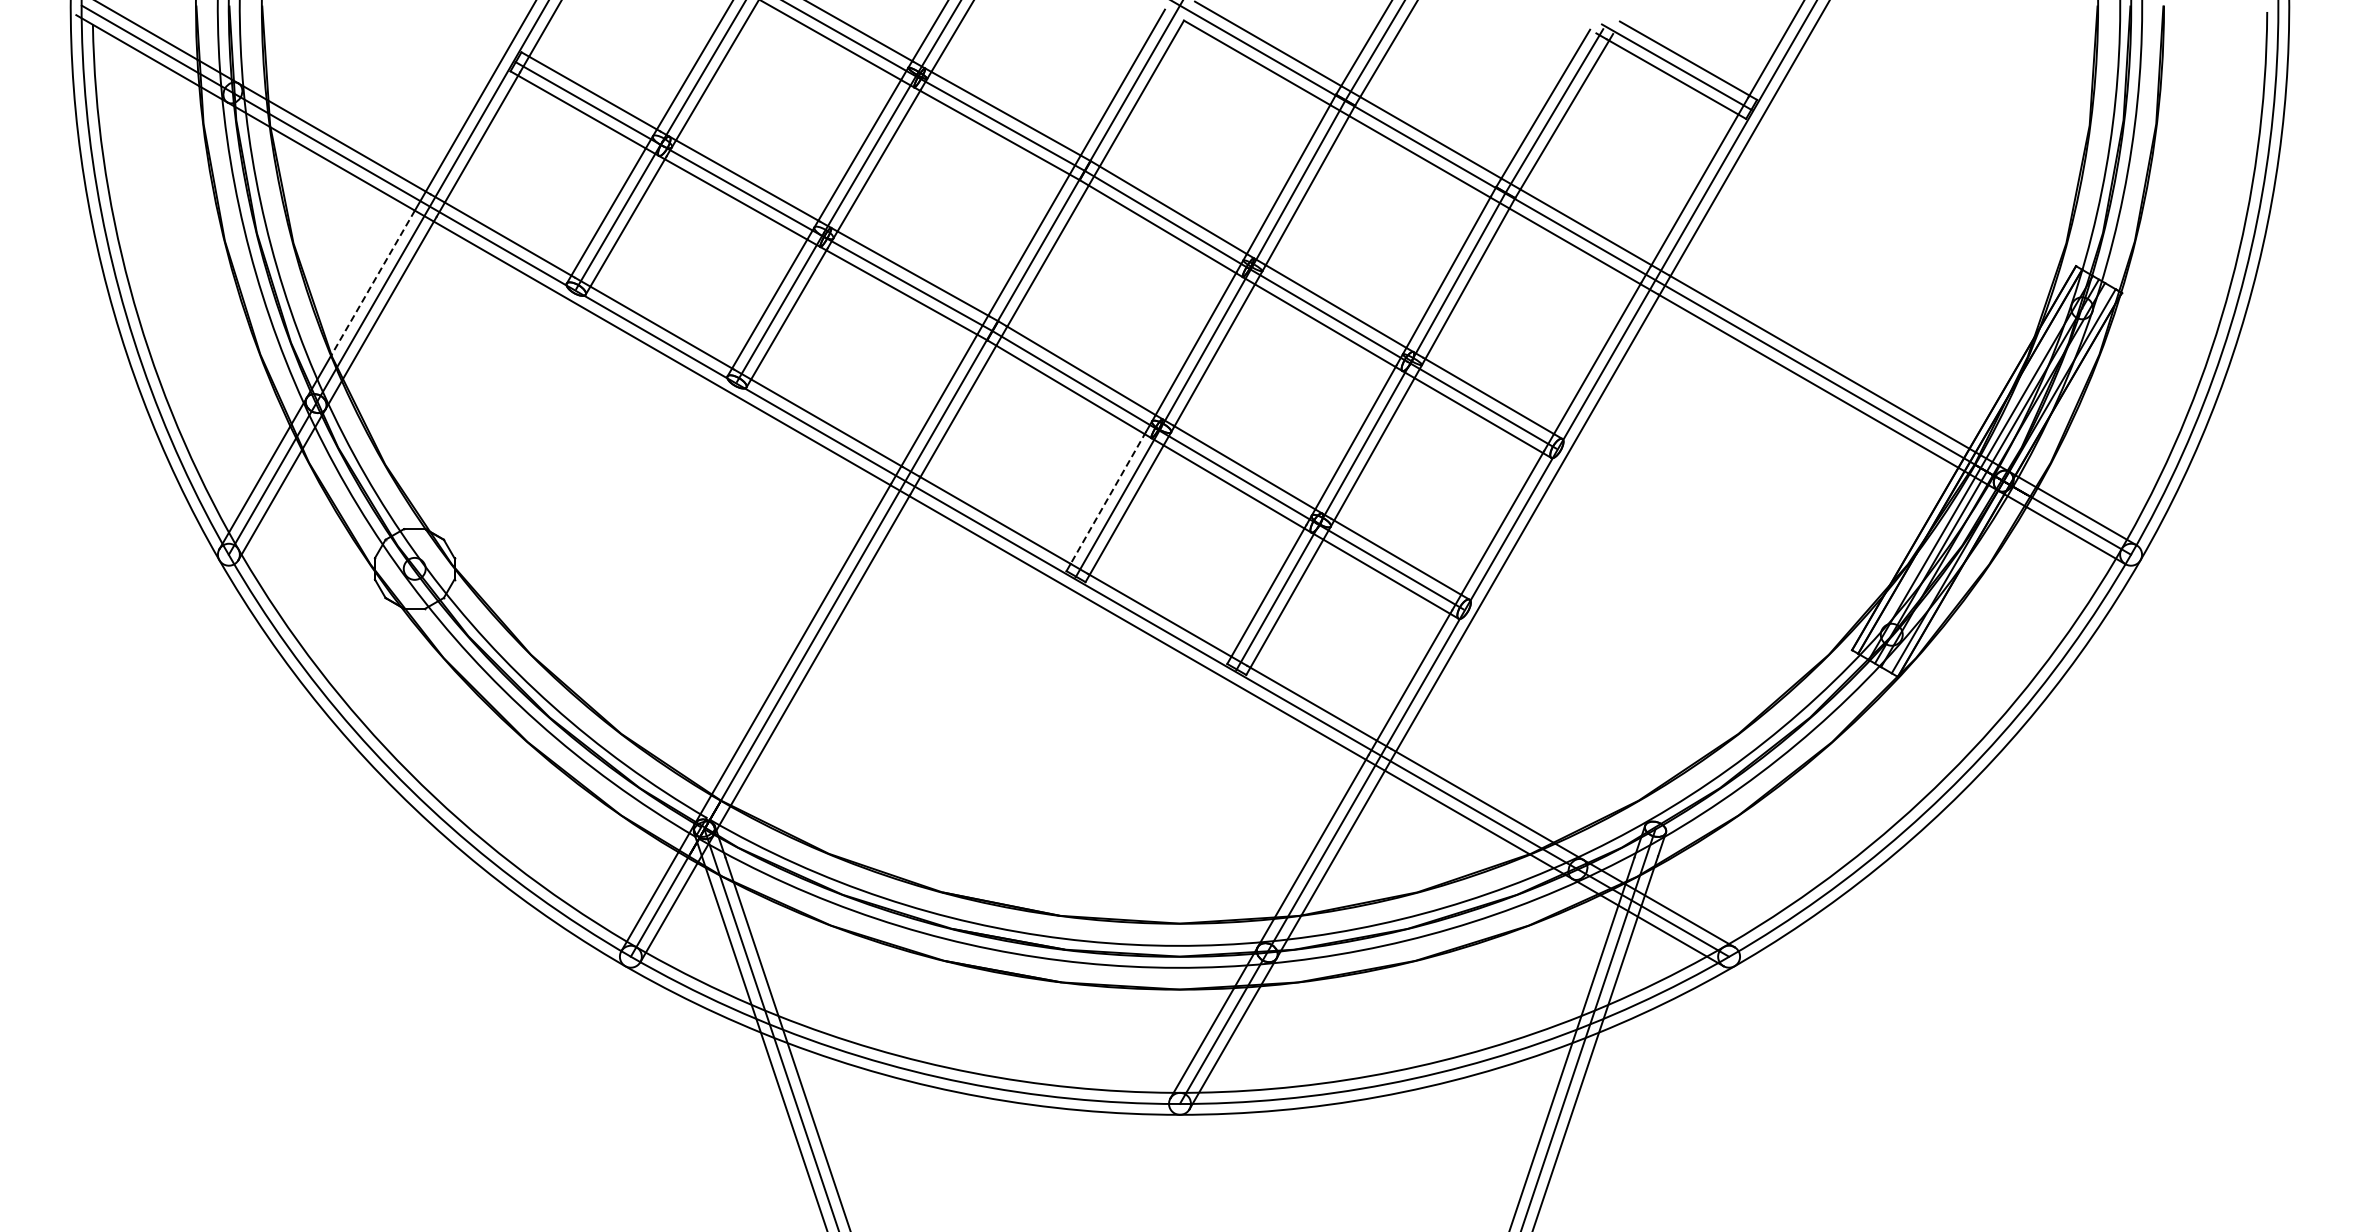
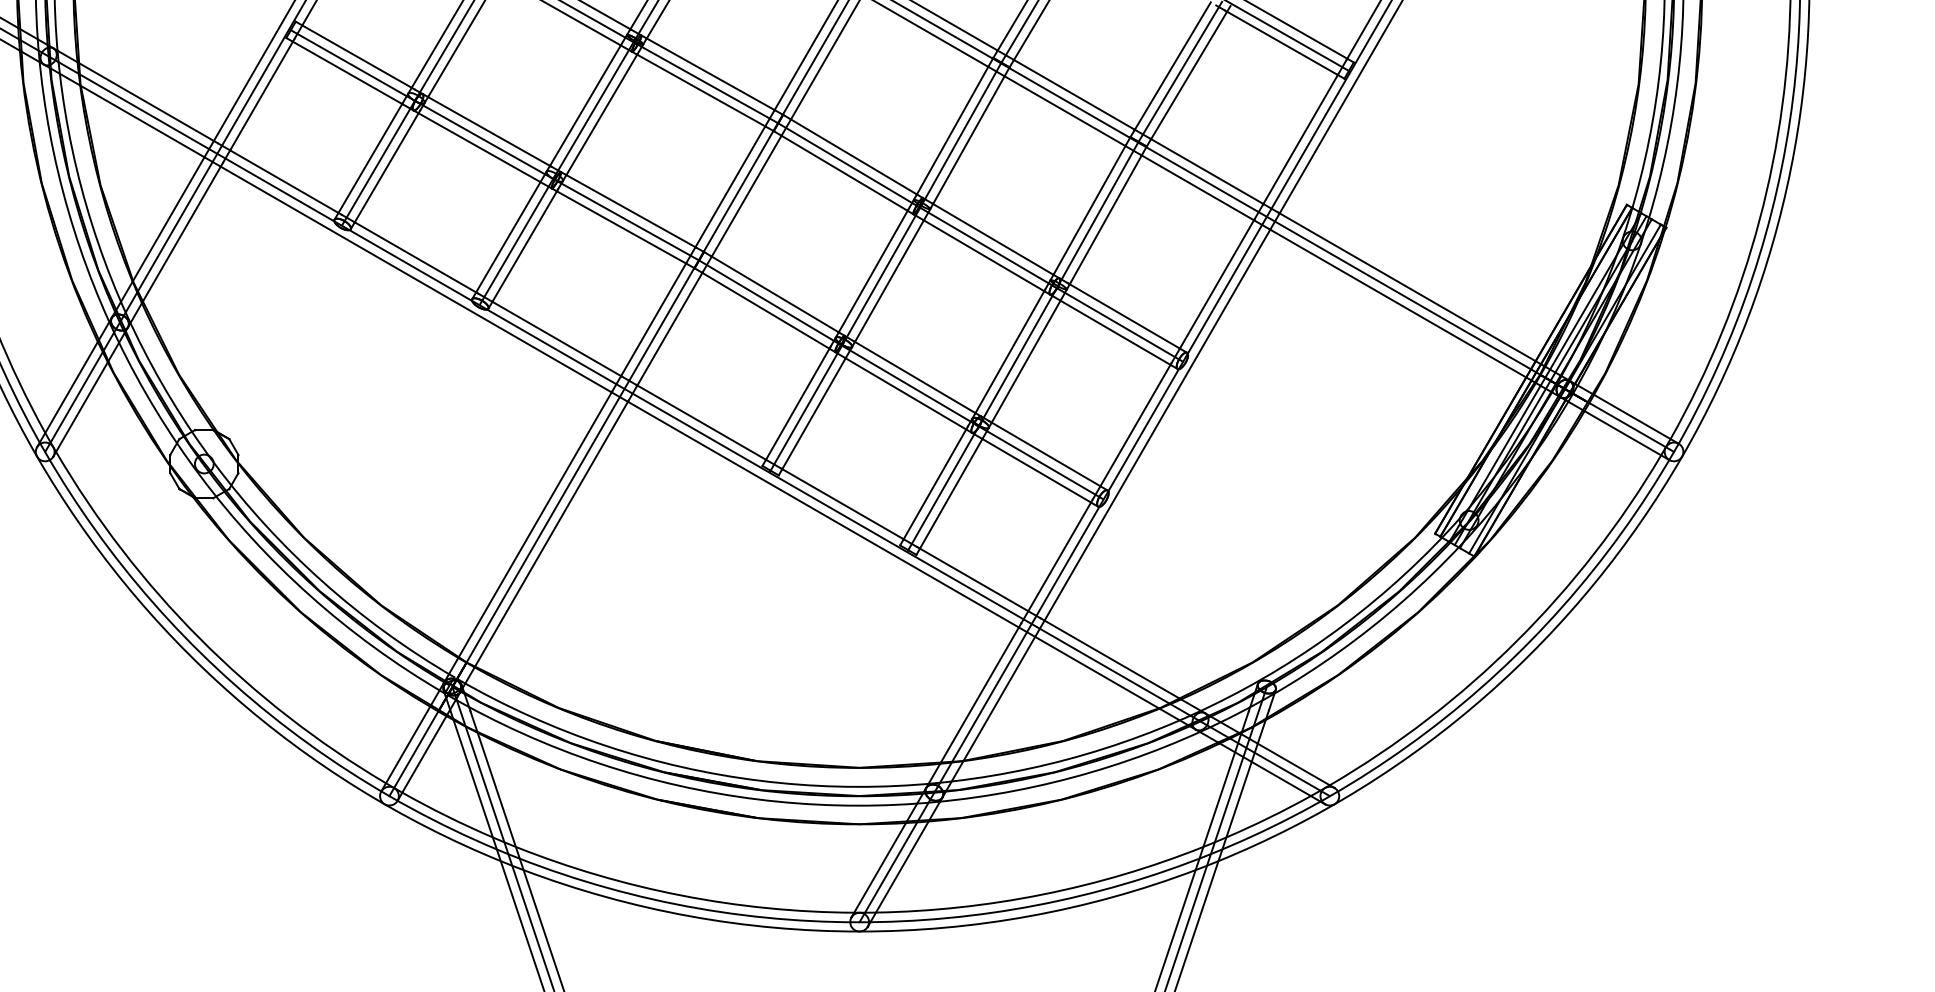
line: (373, 283) -> (169, 219), dashed -> solid
line: (1108, 498) -> (798, 403), dashed -> solid

